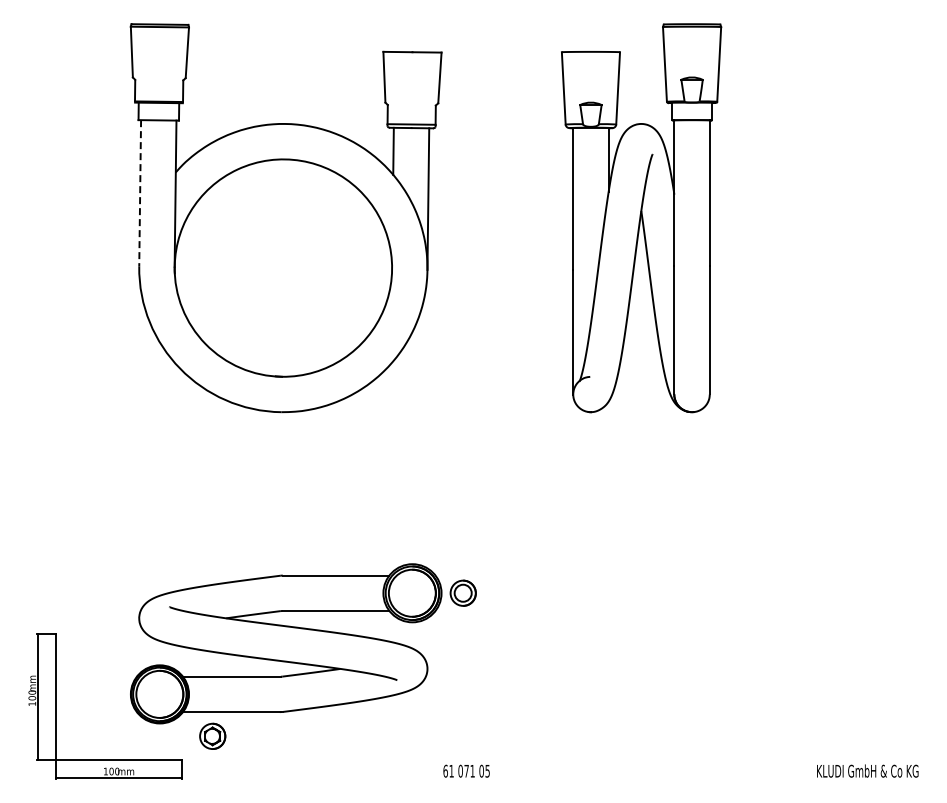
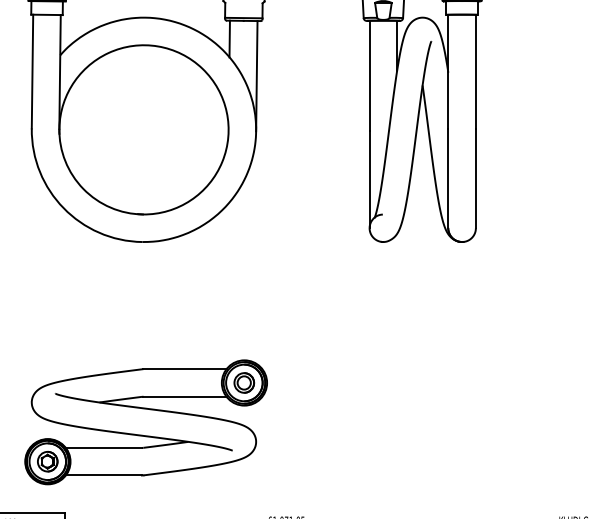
line: (140, 193) -> (32, 71), dashed -> solid
part: (462, 592) -> (243, 382), moved
part: (212, 735) -> (47, 461), moved

